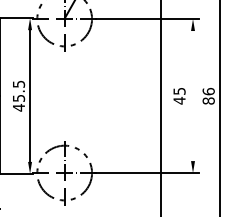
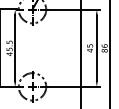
line: (192, 94) -> (96, 47), added

